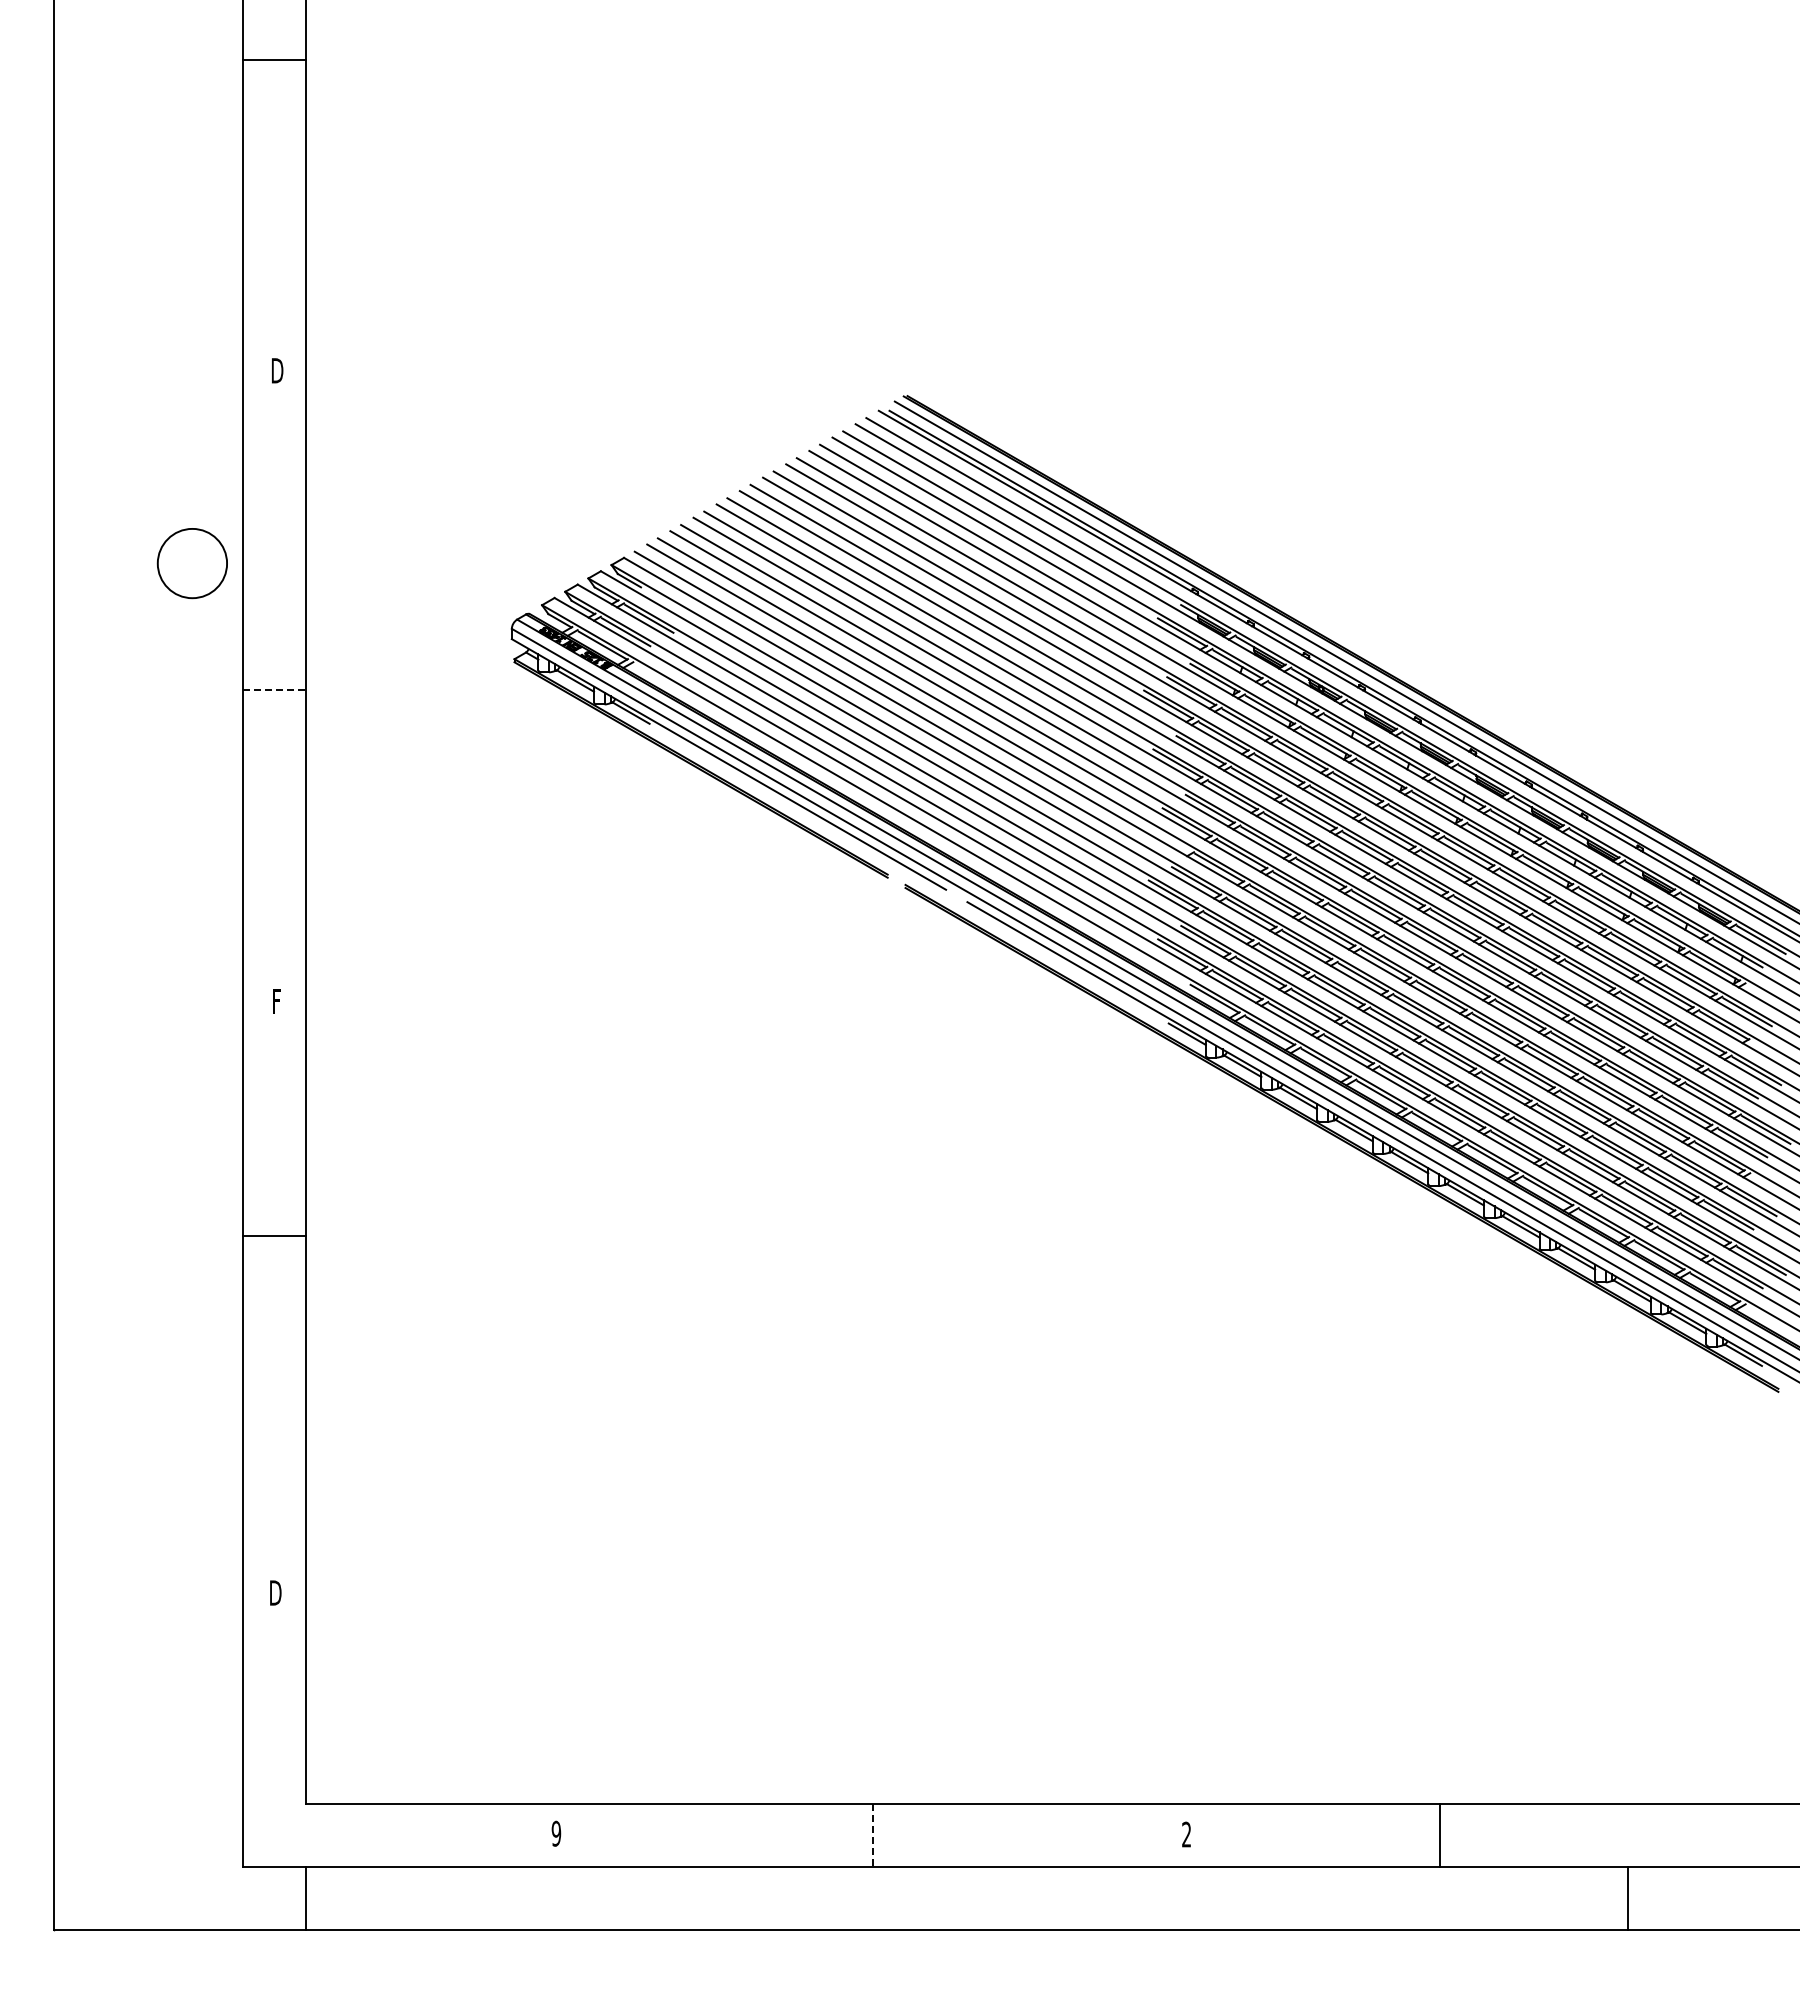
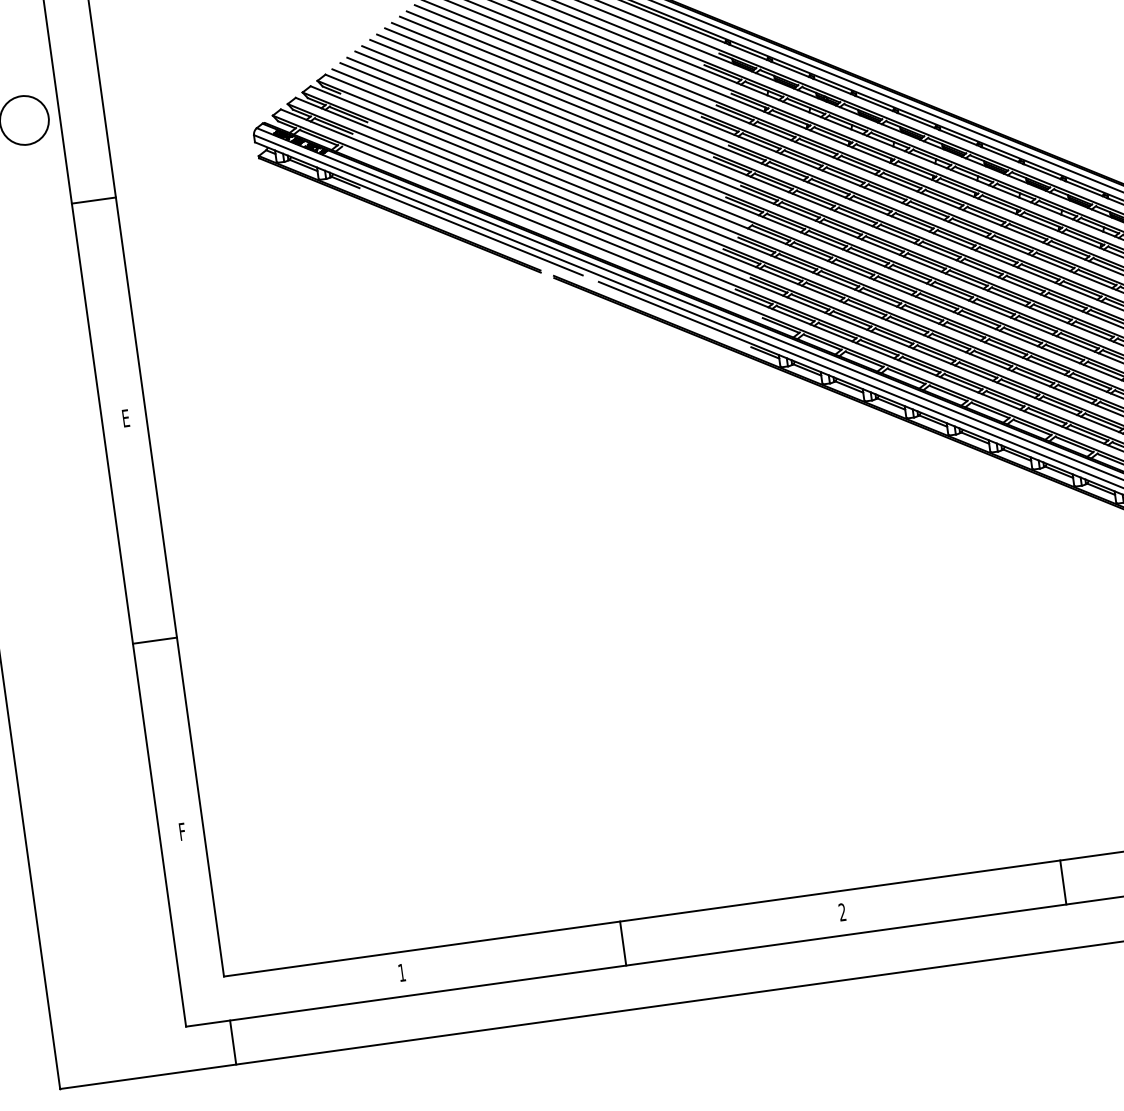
line: (274, 689) -> (94, 200), dashed -> solid
text: (277, 1002) -> (126, 418), F -> E
line: (273, 1236) -> (154, 640), moved
text: (275, 1592) -> (182, 831), D -> F
text: (556, 1833) -> (402, 972), 9 -> 1
line: (1439, 1835) -> (1063, 882), moved
line: (872, 1836) -> (623, 944), dashed -> solid

